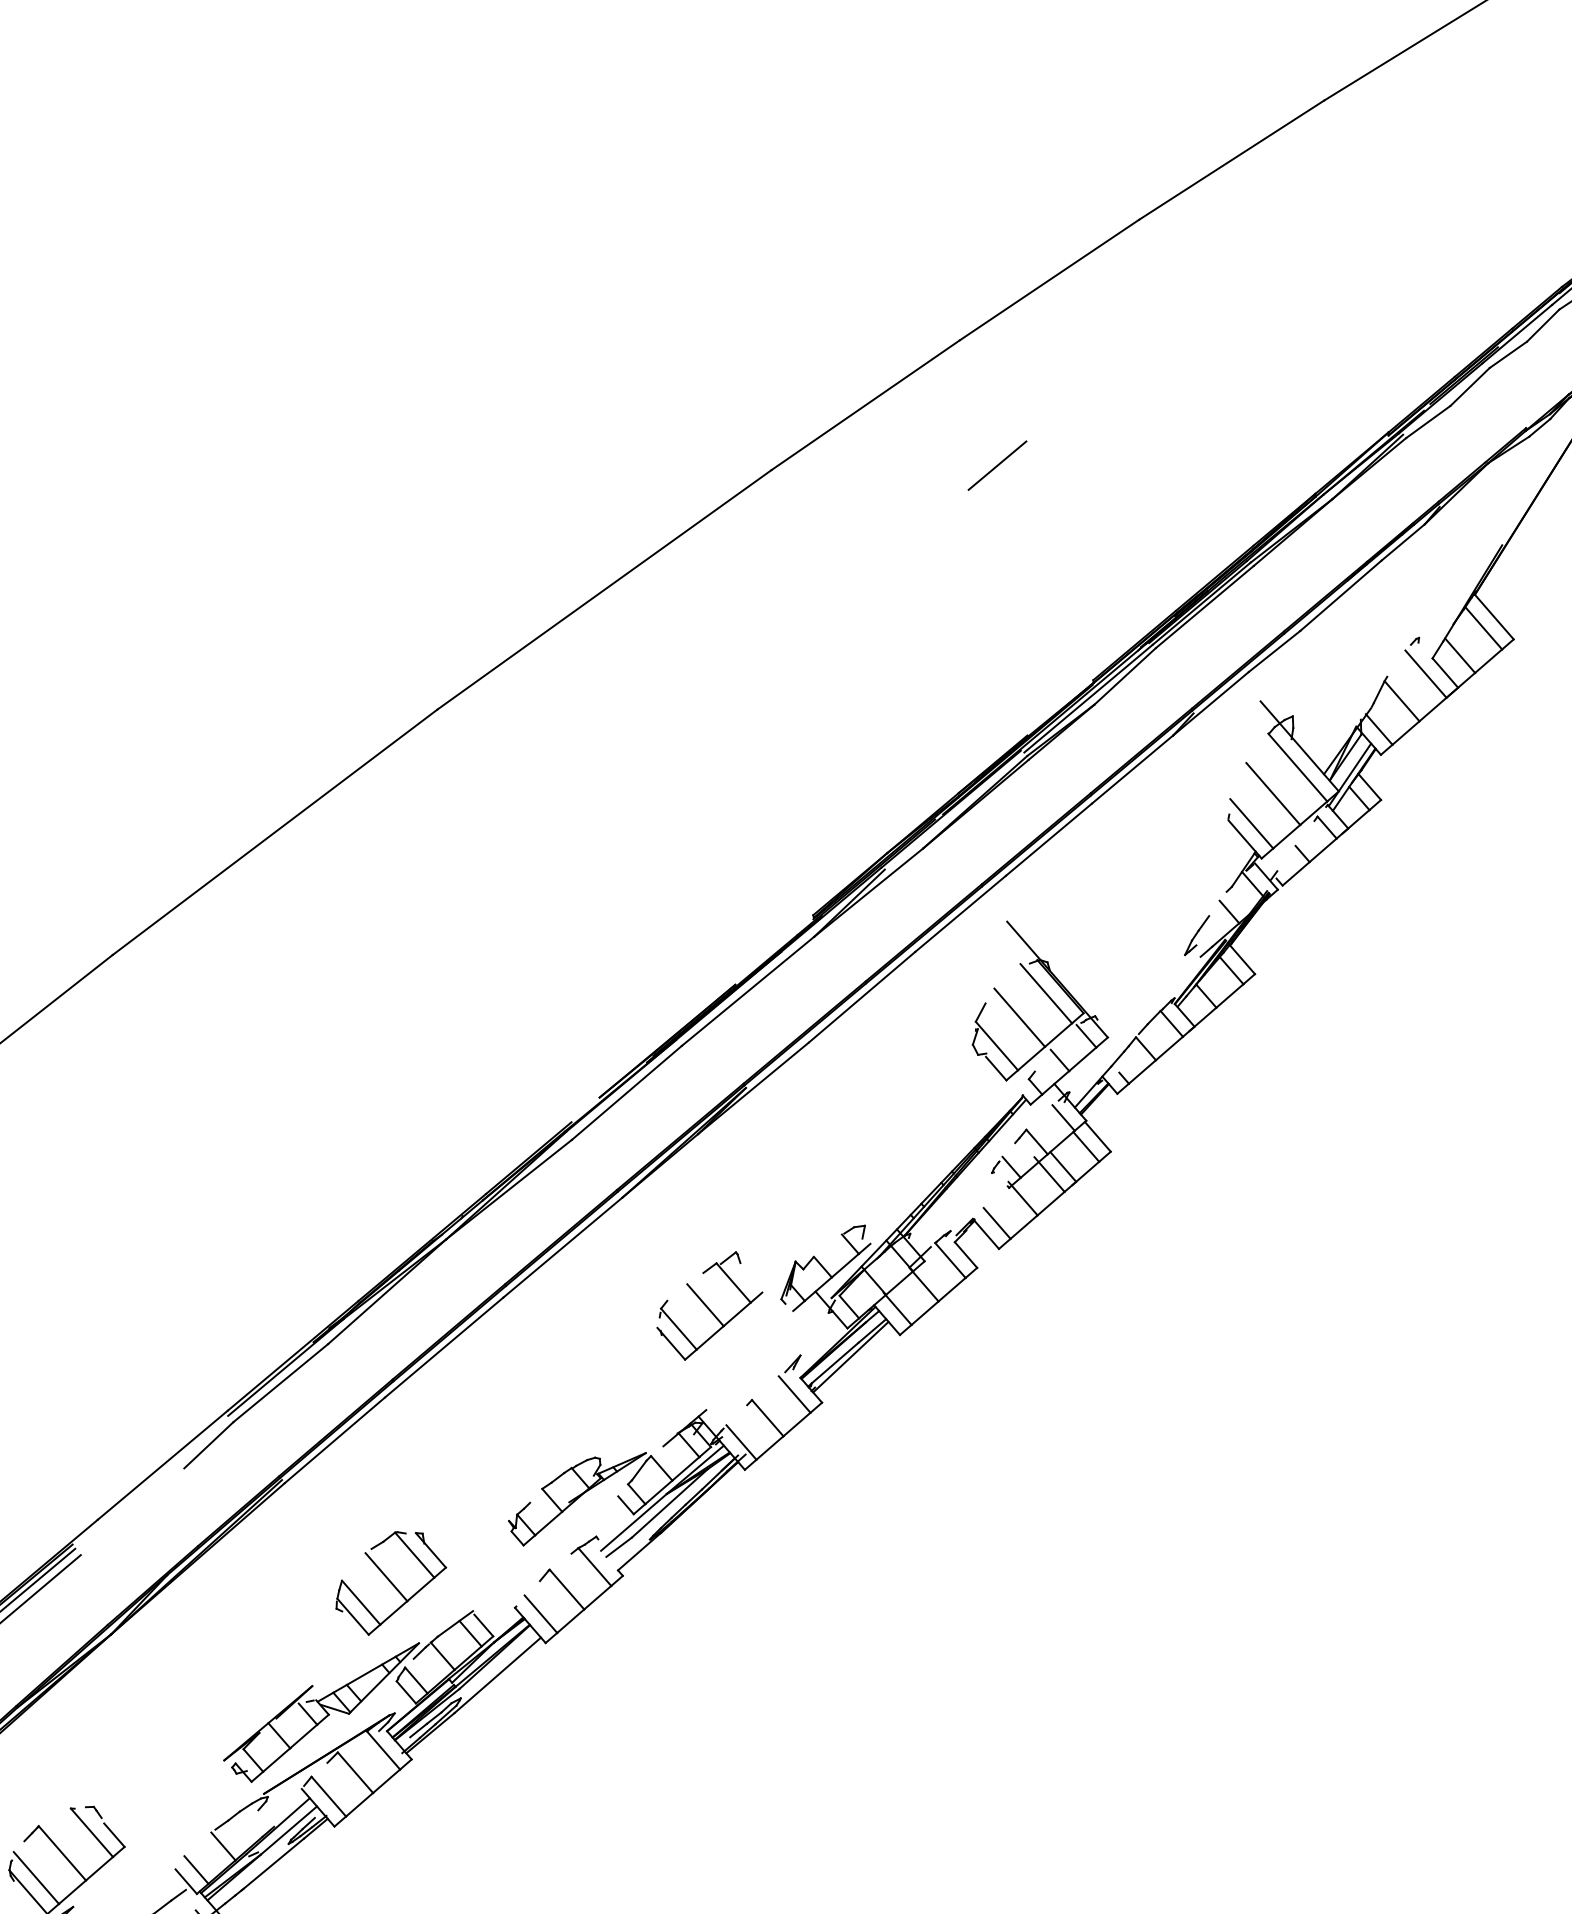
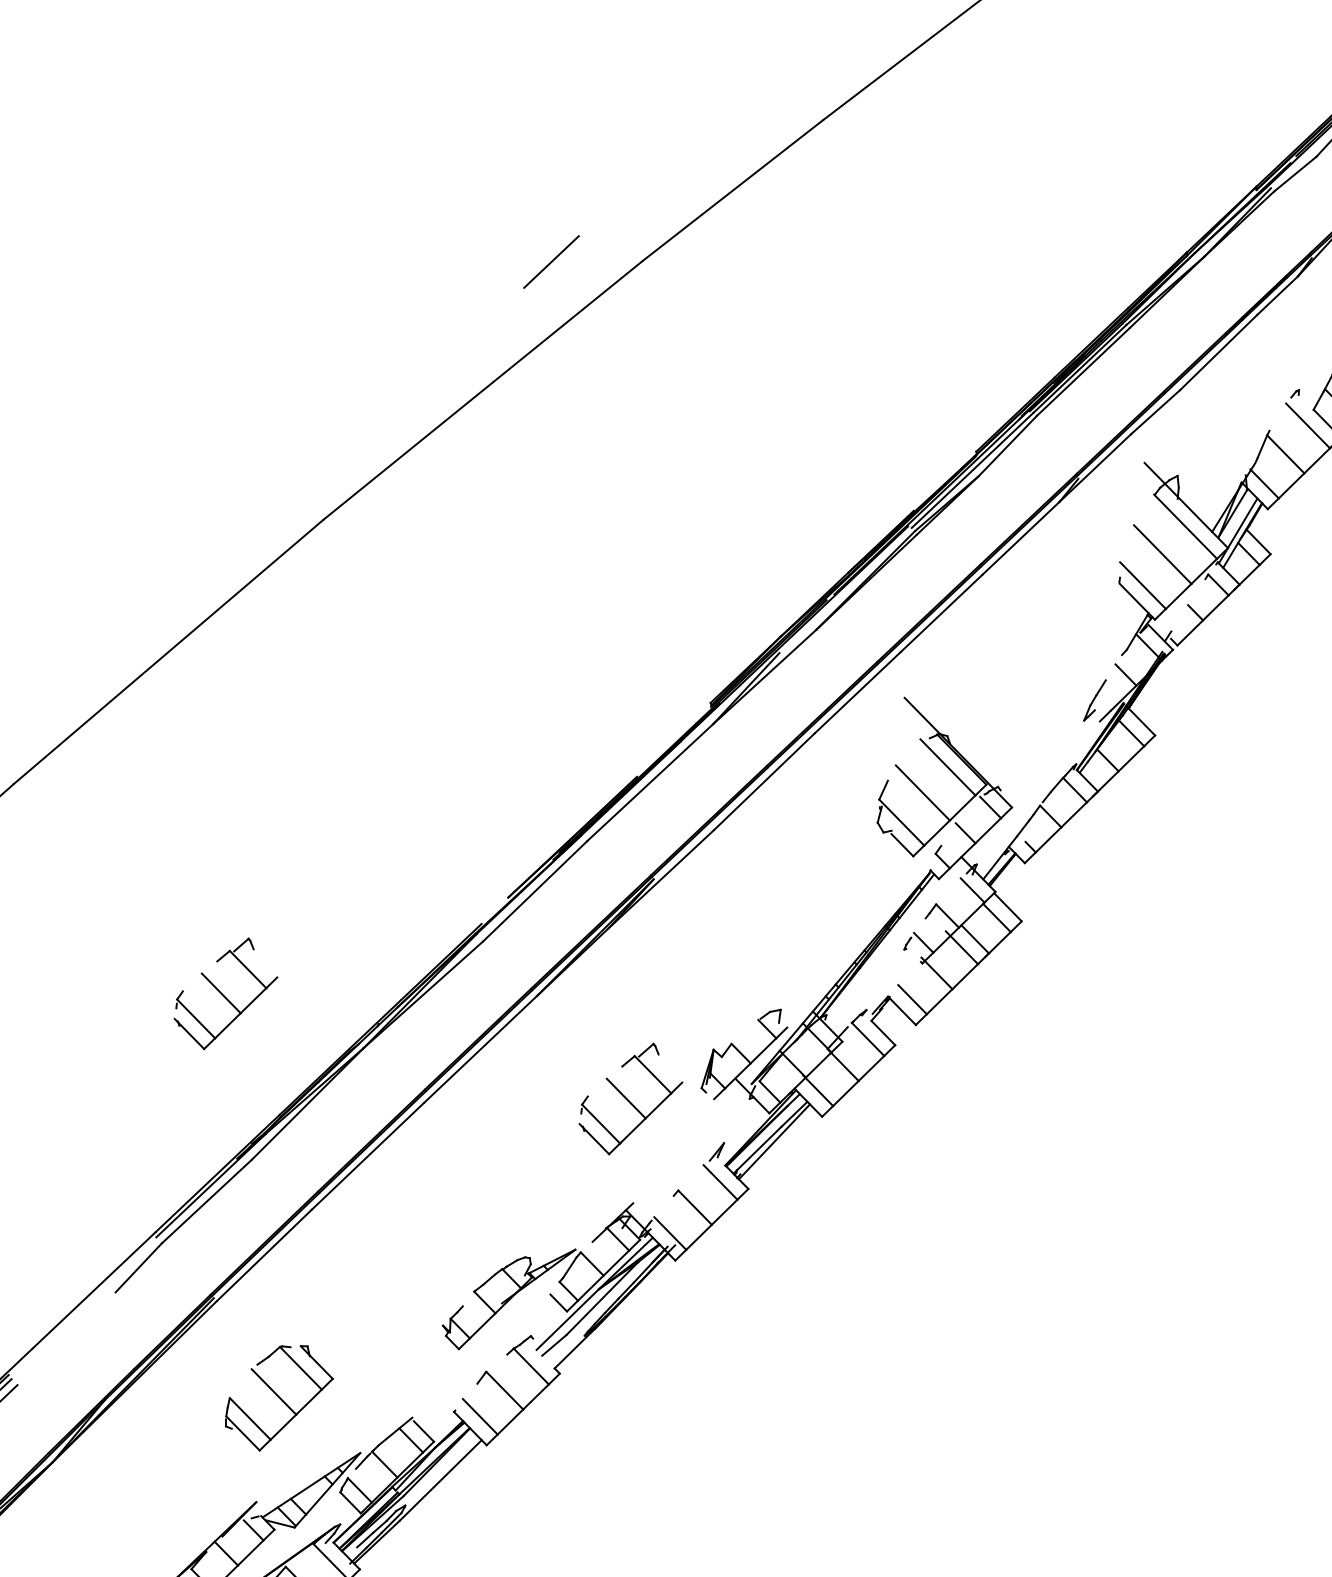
line: (997, 465) -> (551, 261), moved
part: (311, 1176) -> (225, 993), added
part: (391, 1583) -> (279, 1397), moved

